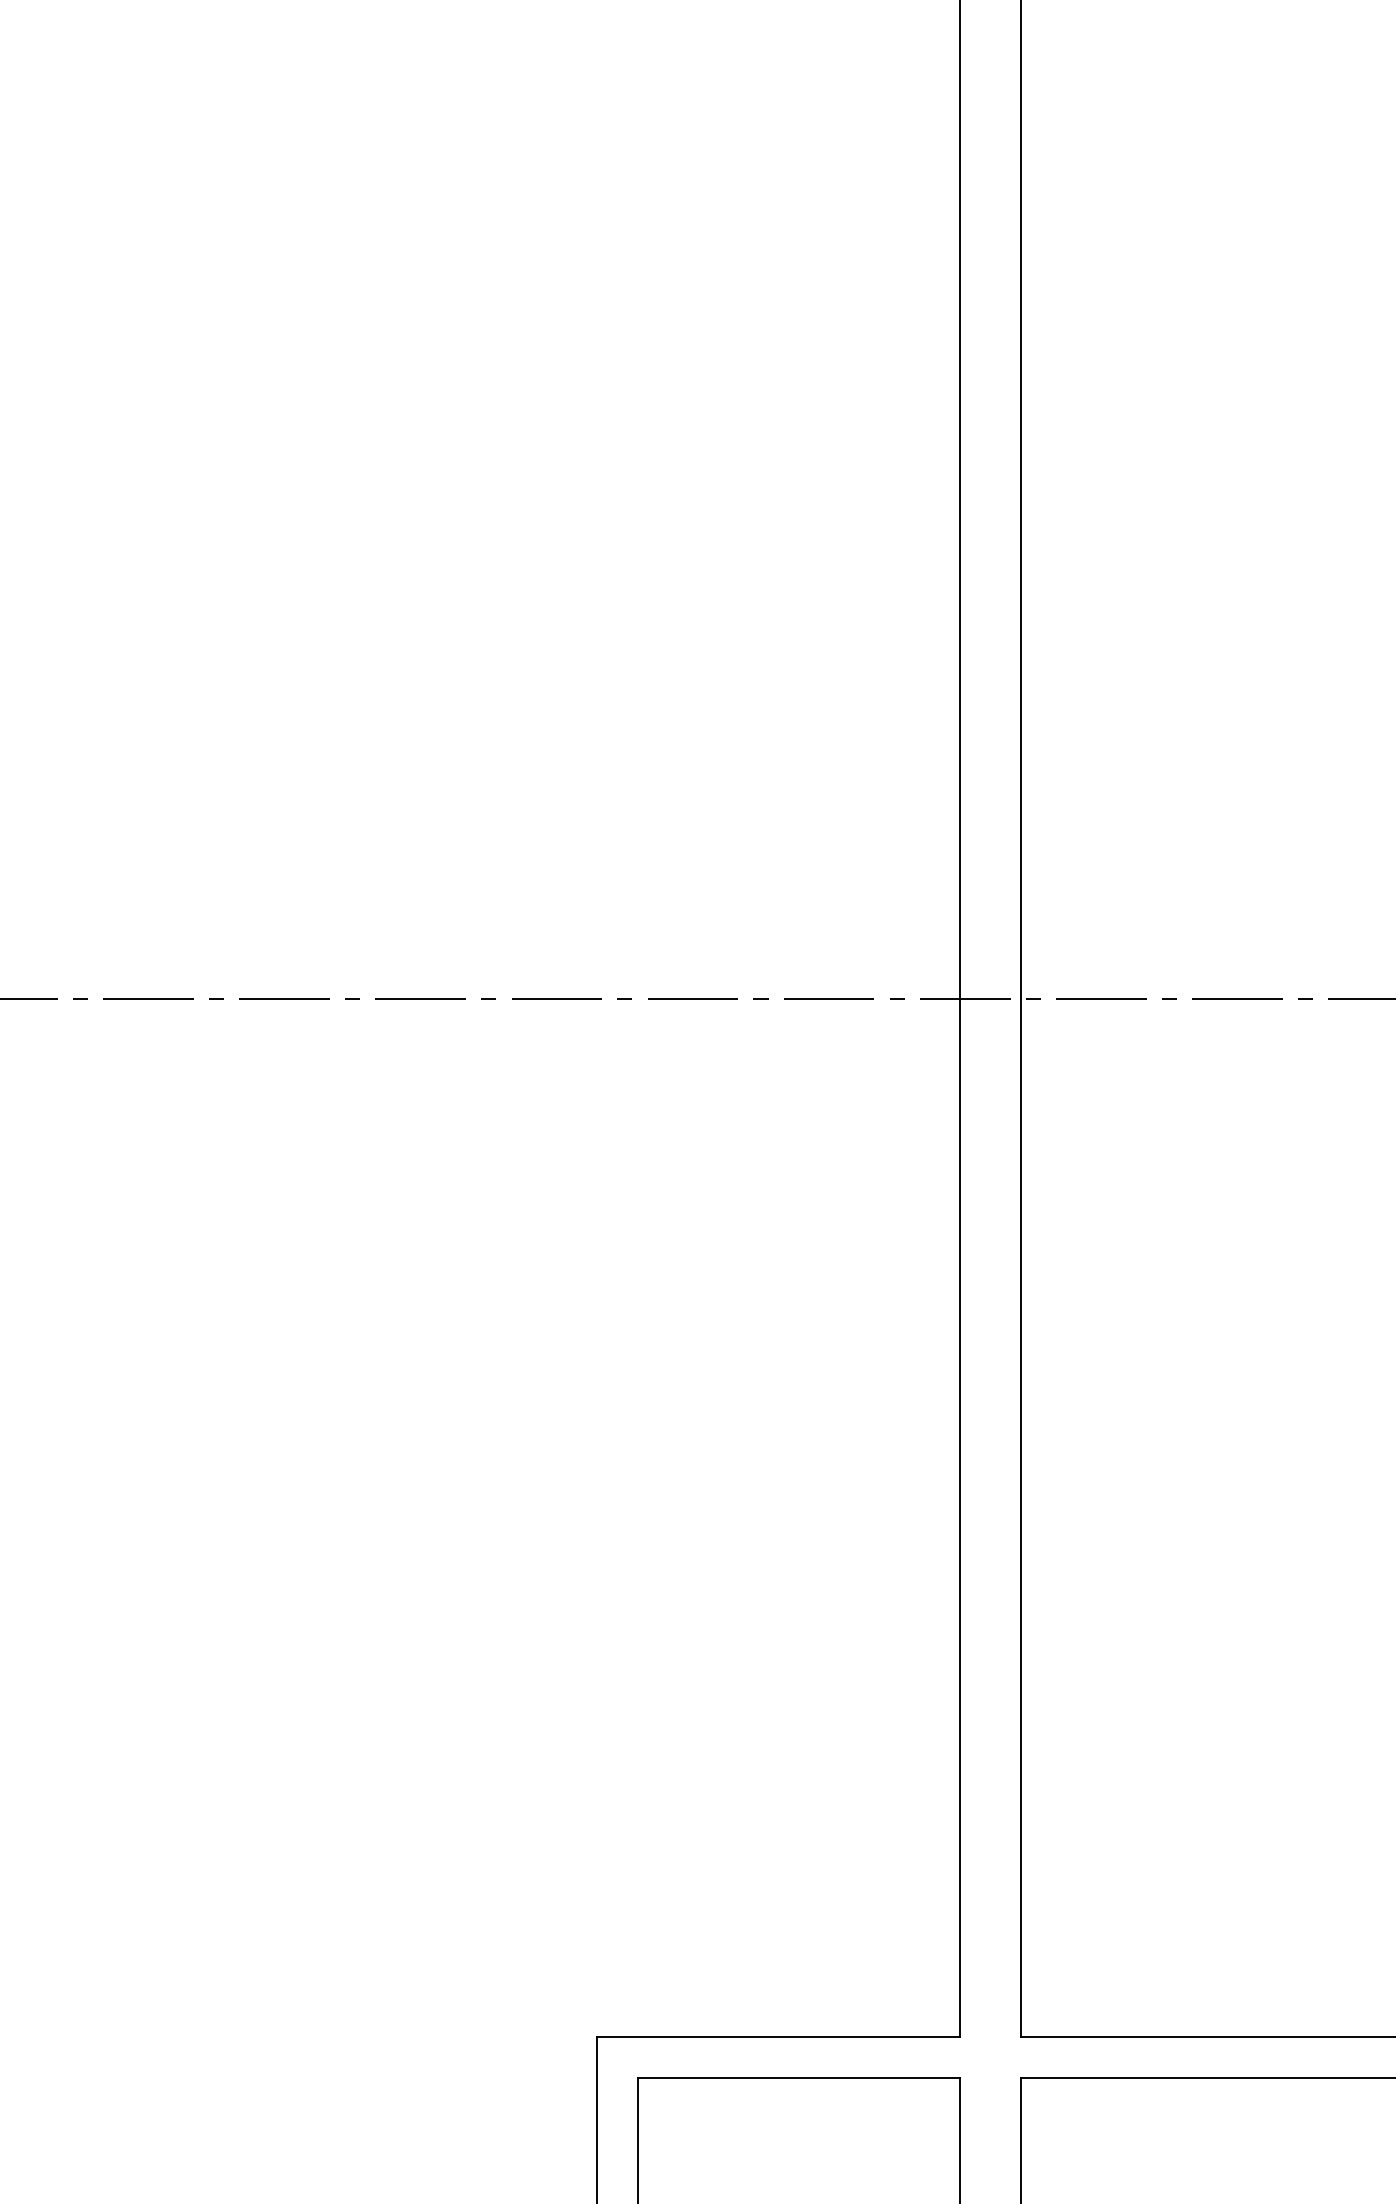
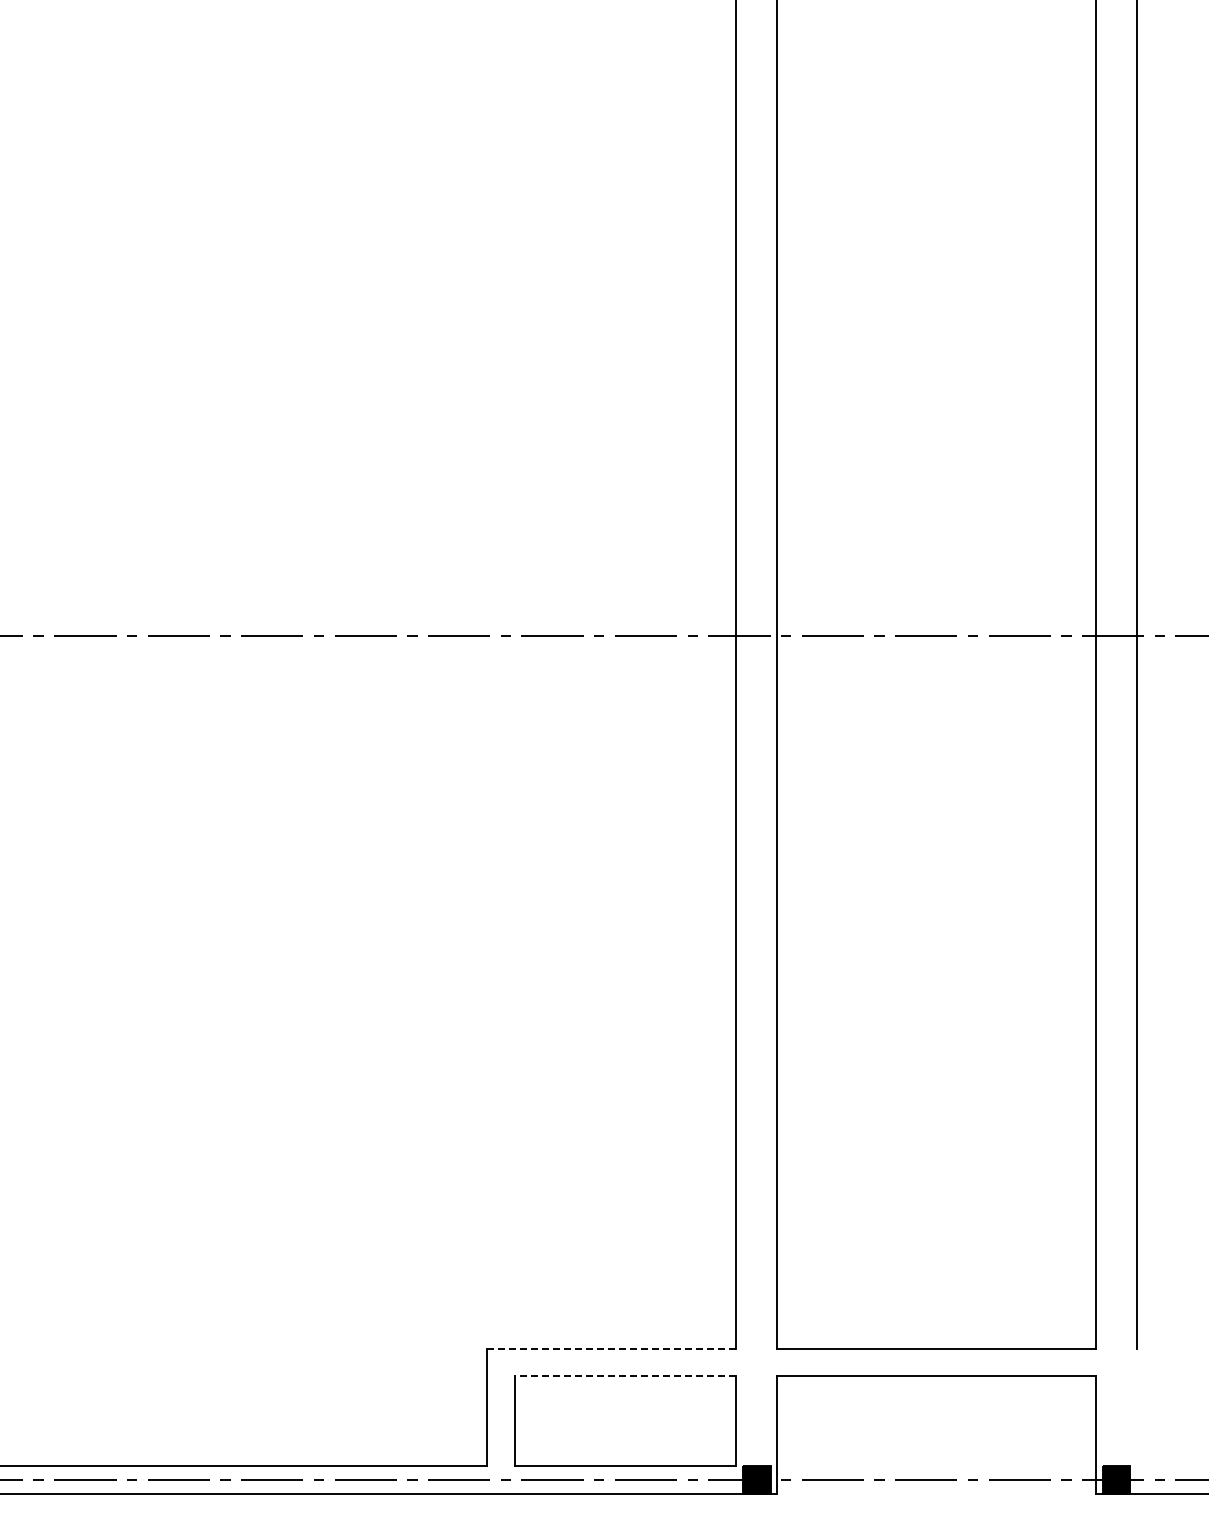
line: (778, 2037) -> (611, 1348), solid -> dashed
line: (799, 2078) -> (625, 1376), solid -> dashed

